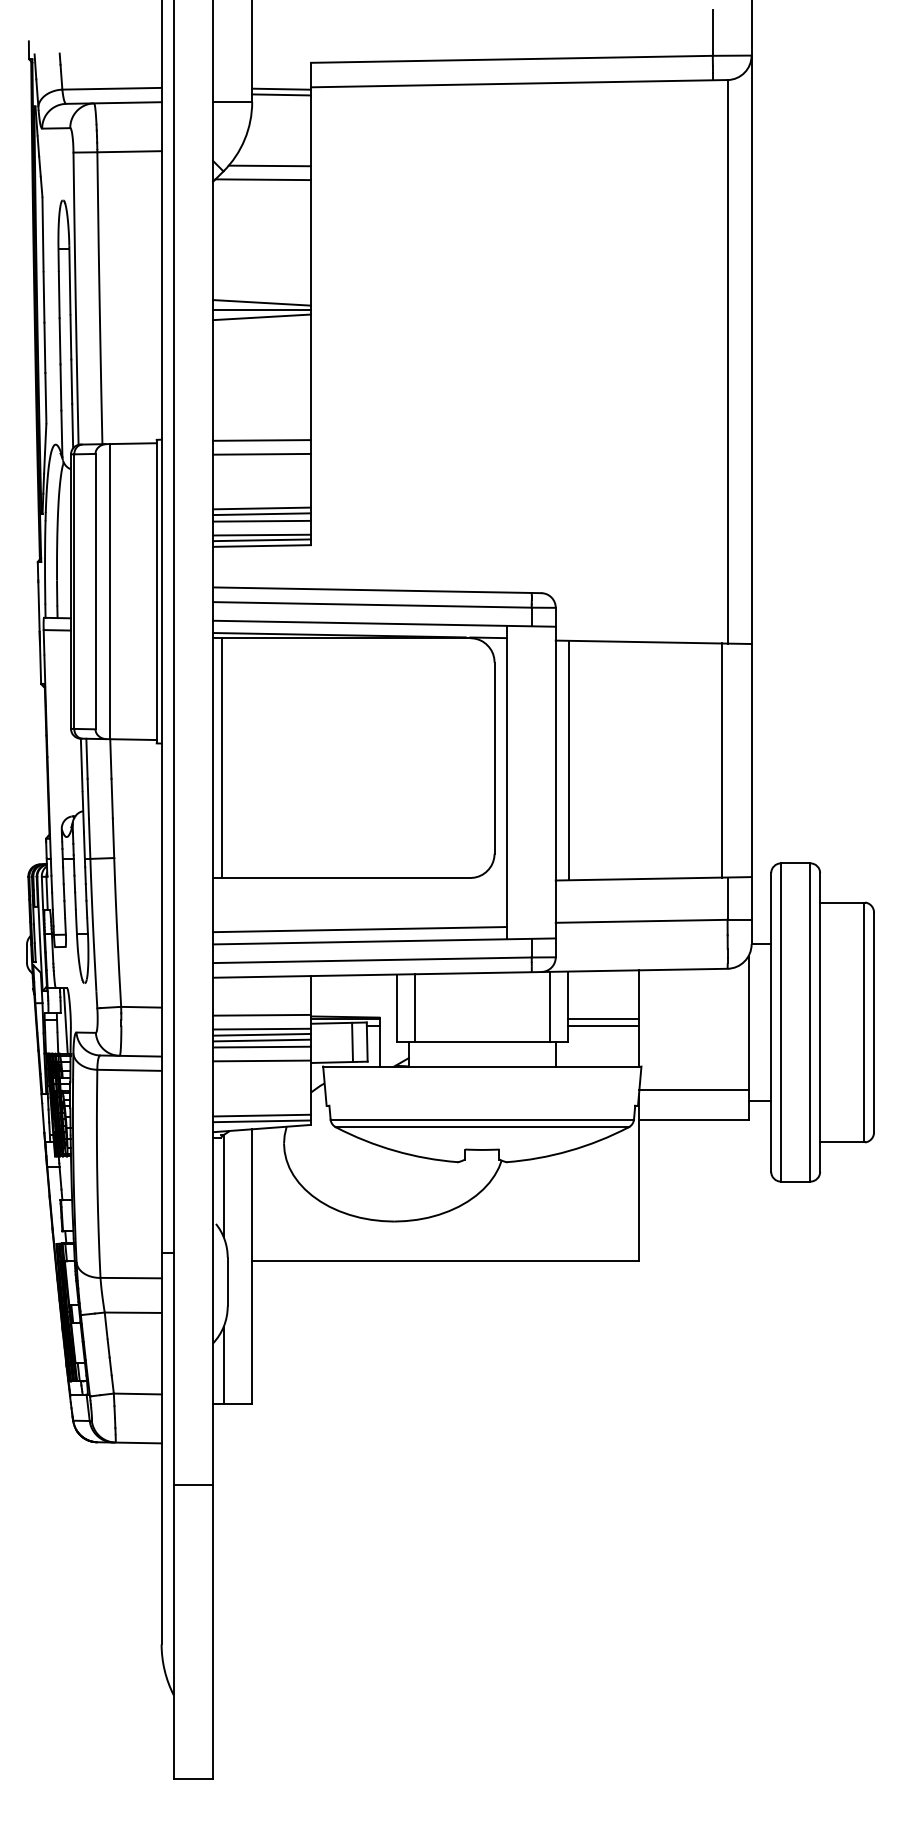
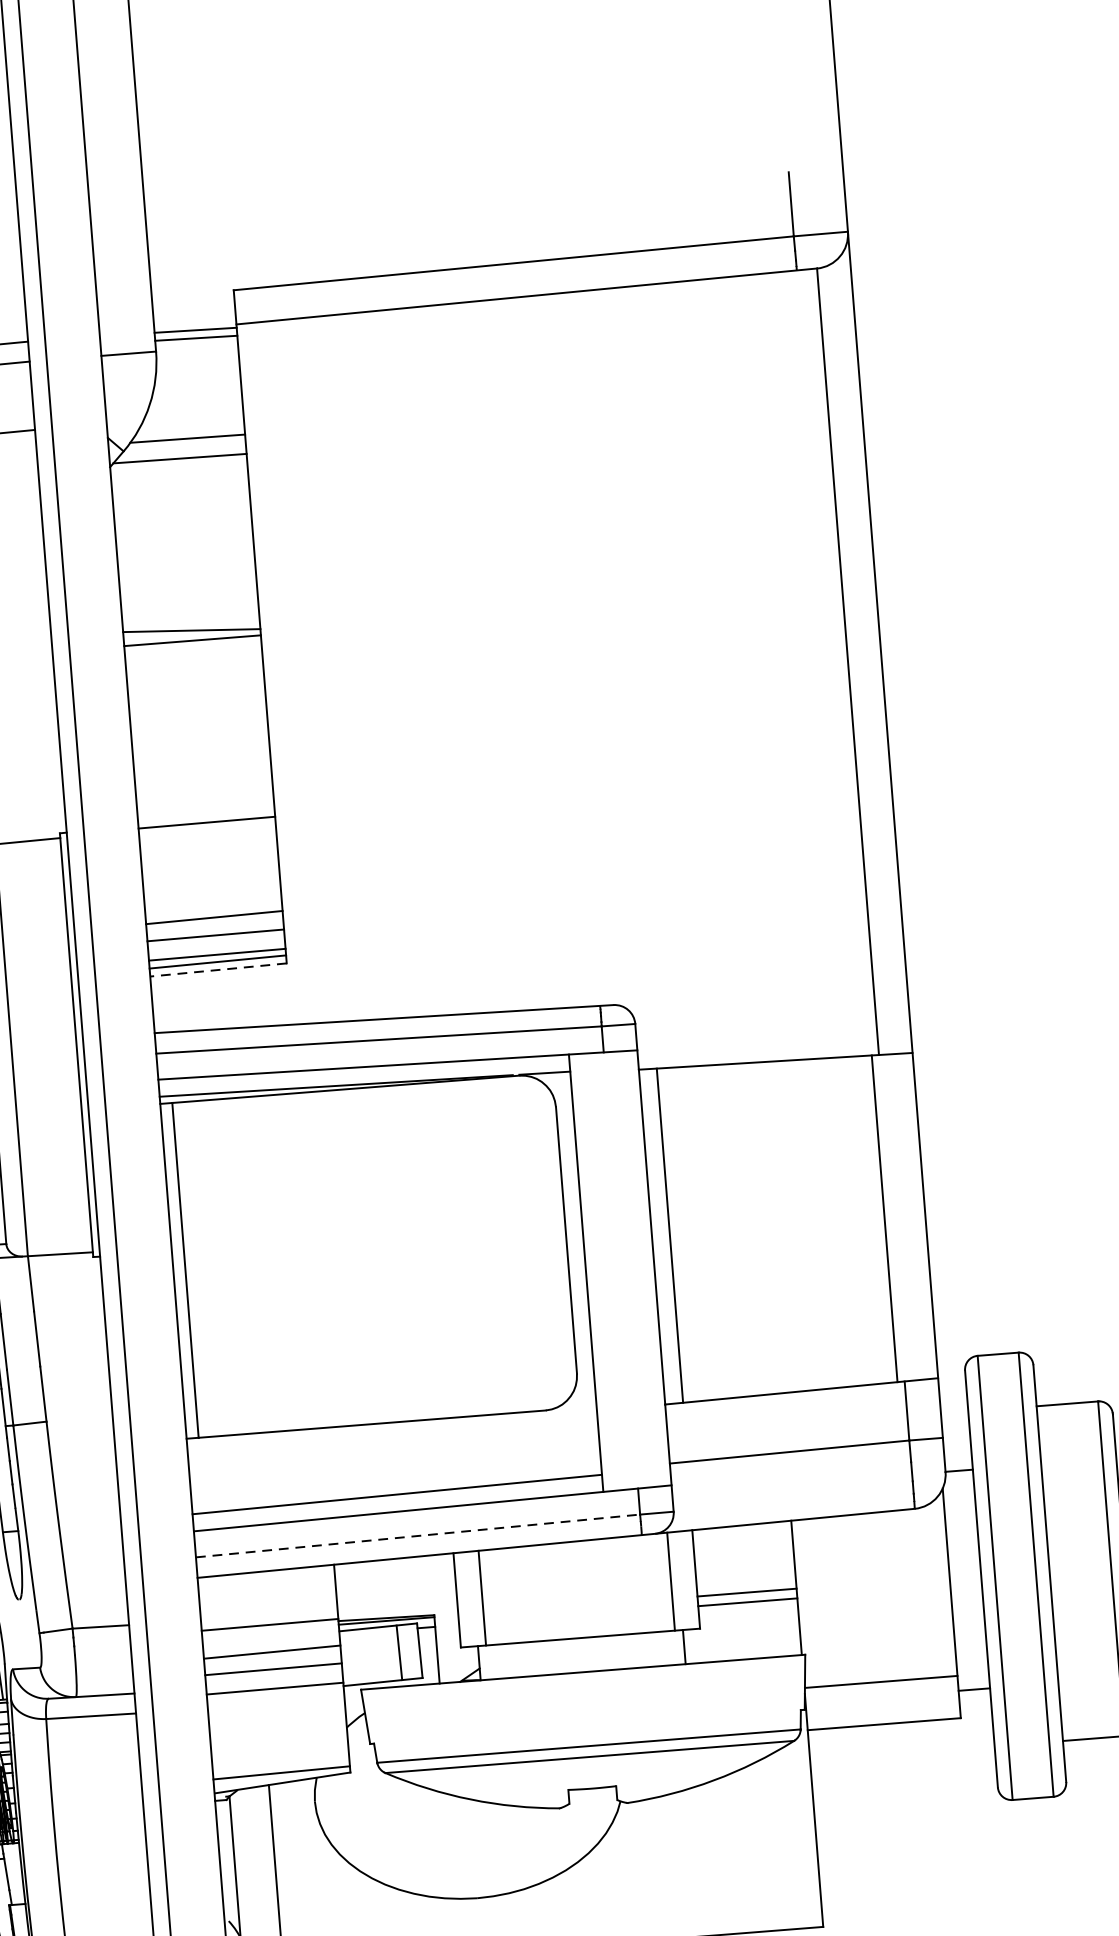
line: (261, 317) -> (192, 651), removed
line: (261, 453) -> (207, 840), removed
line: (261, 514) -> (214, 926), removed
line: (261, 546) -> (217, 970), solid -> dashed
line: (372, 960) -> (418, 1536), solid -> dashed
line: (261, 1028) -> (270, 1643), removed
line: (261, 1040) -> (272, 1660), removed
line: (261, 1115) -> (280, 1764), removed

